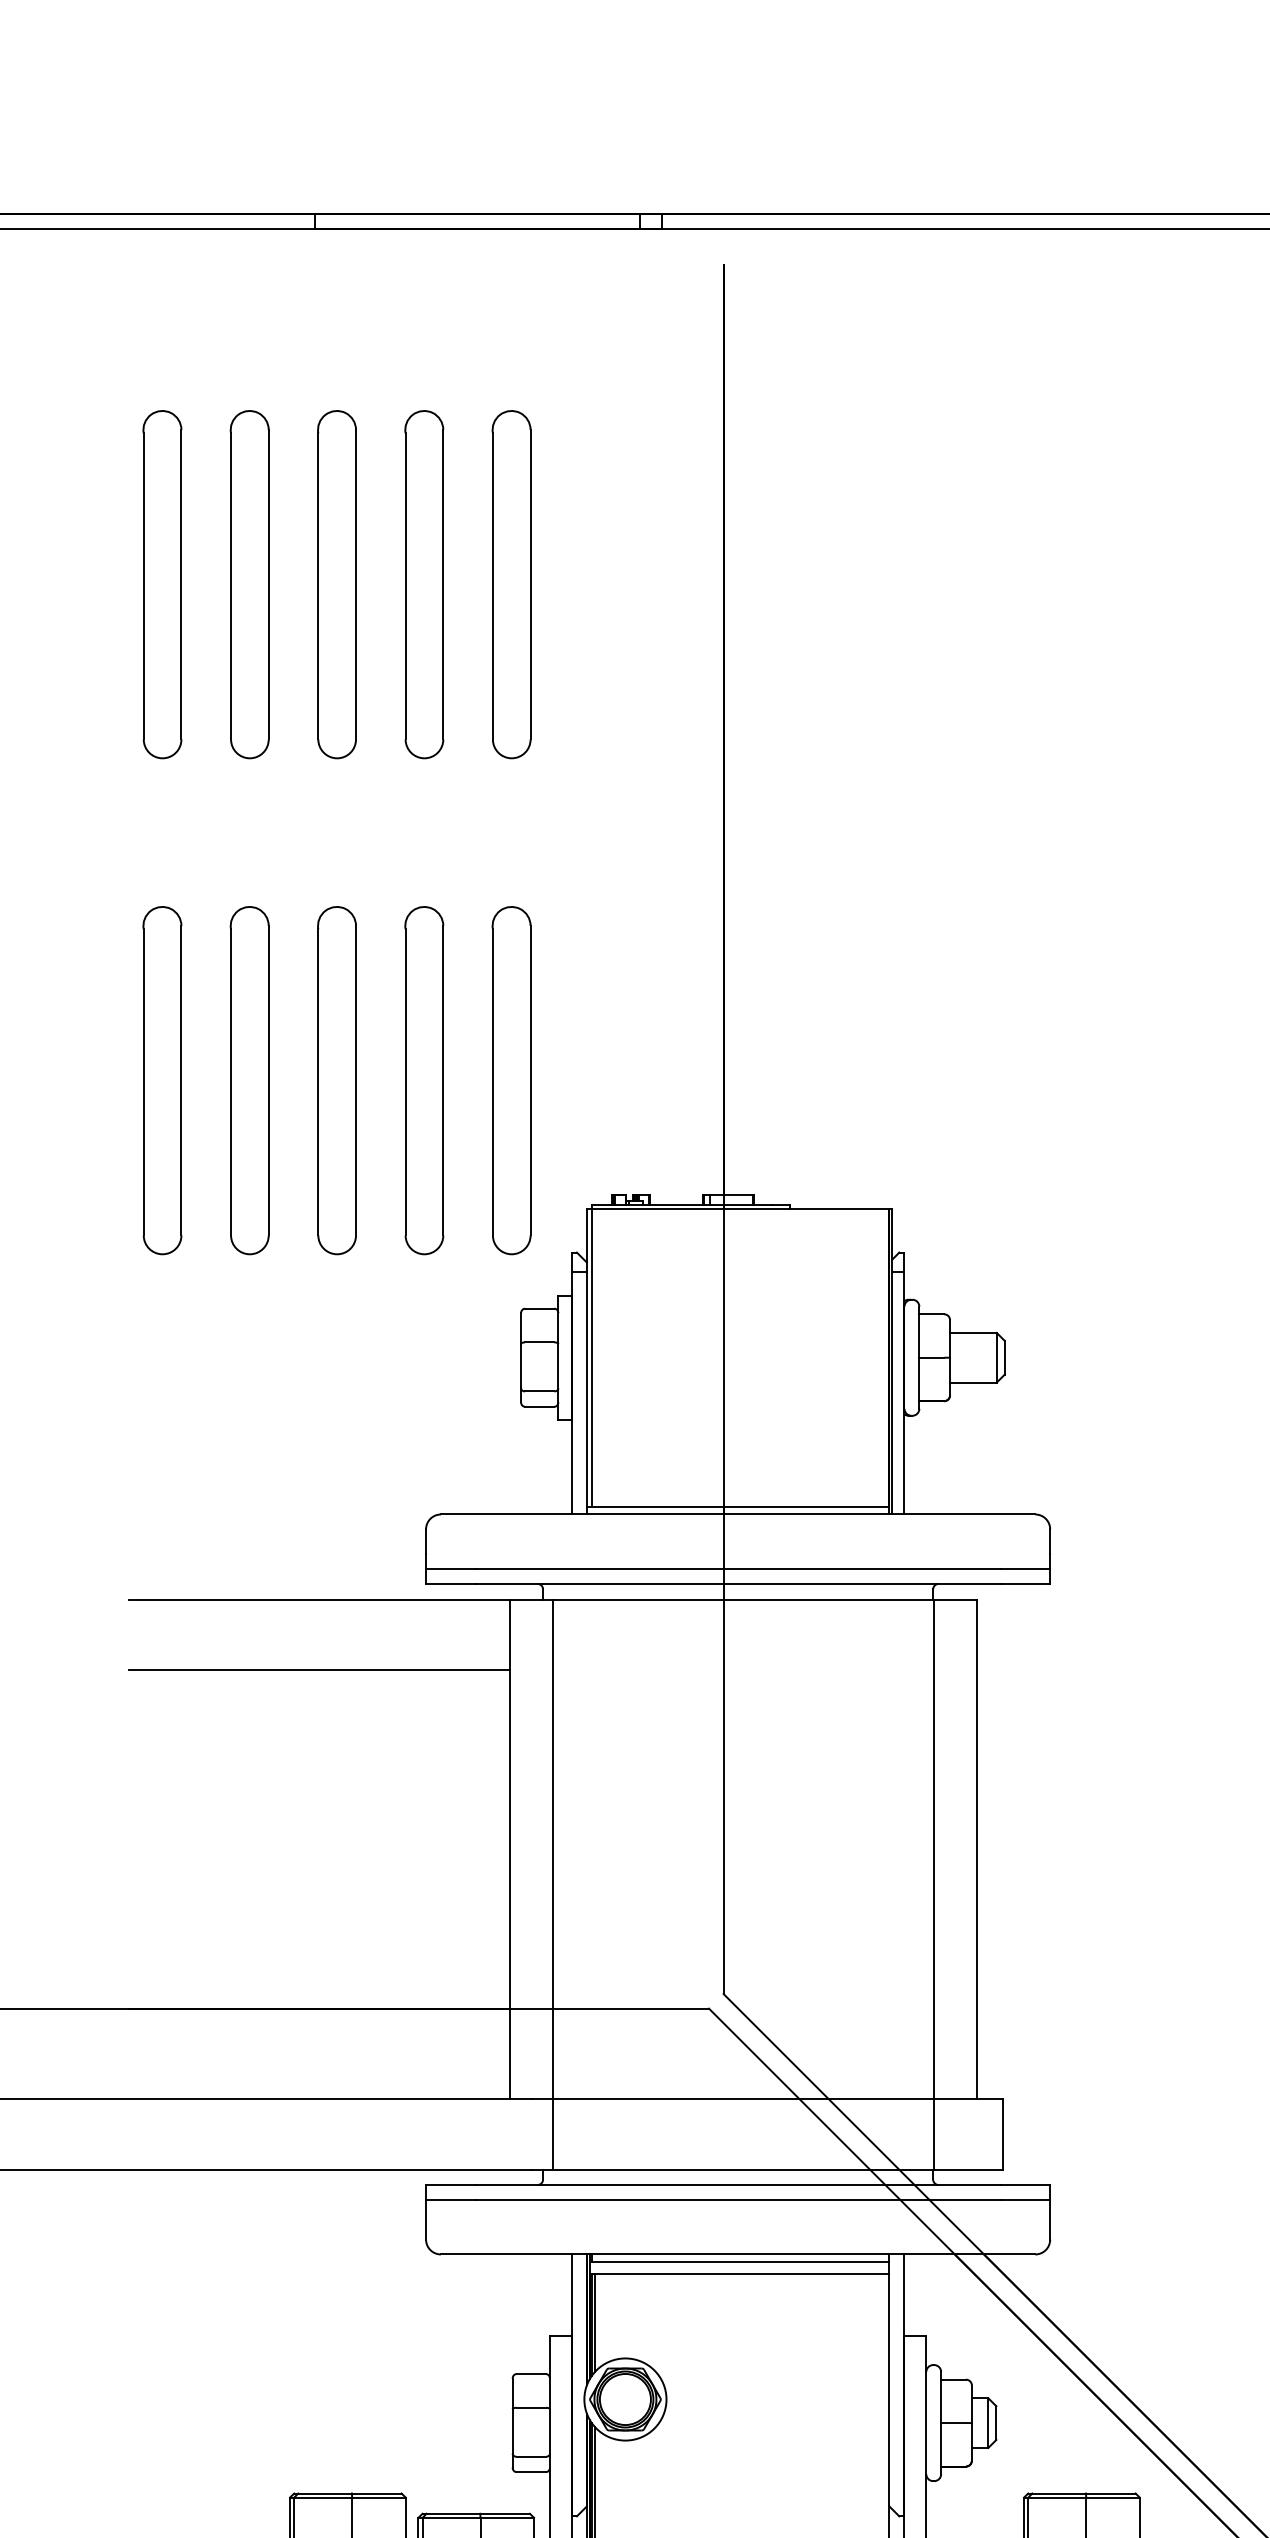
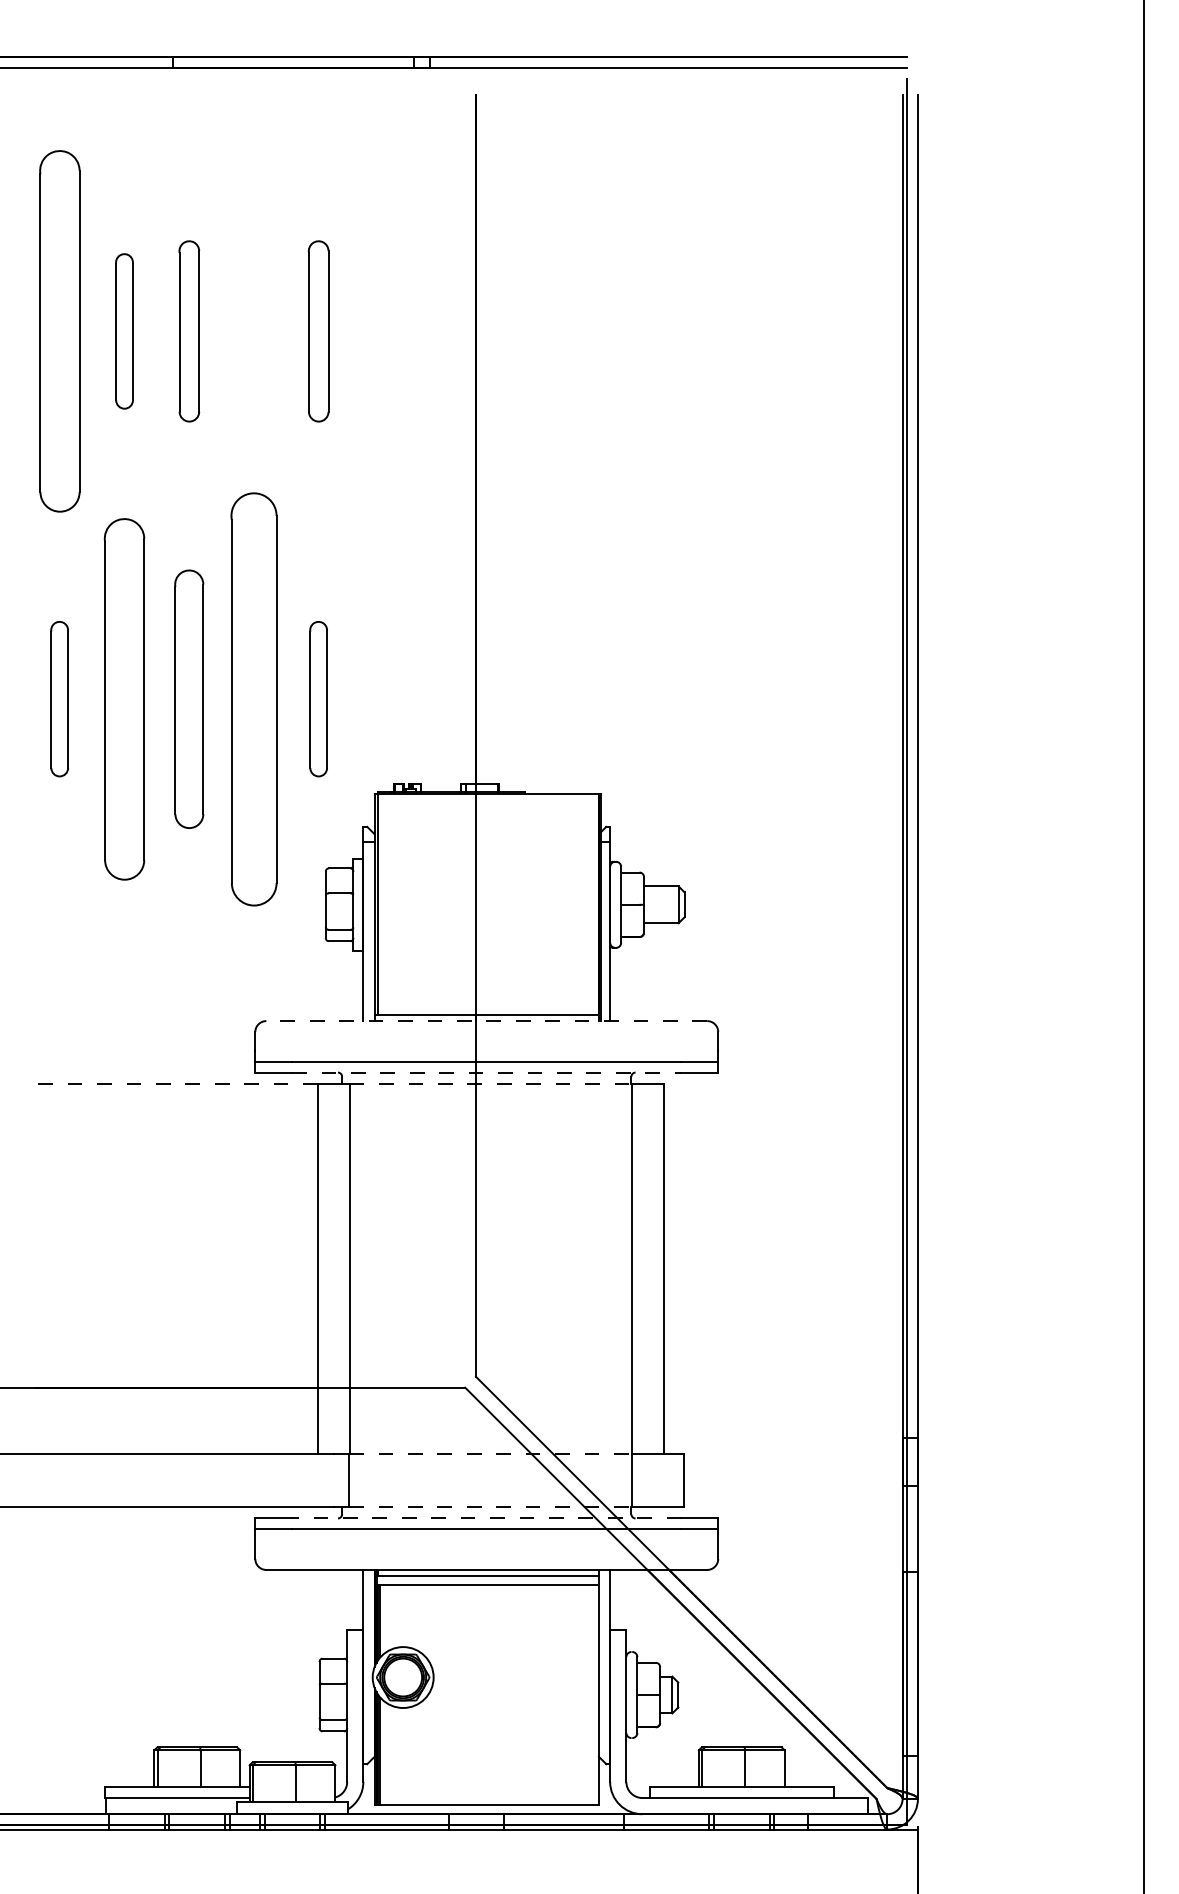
part: (162, 584) -> (59, 331), size x1.4
part: (249, 584) -> (124, 331), size x0.6
part: (337, 584) -> (189, 331), size x0.7
part: (423, 584) -> (253, 331), removed
part: (511, 584) -> (318, 331), size x0.7
part: (162, 1079) -> (59, 698), size x0.6
part: (249, 1079) -> (124, 698), size x1.4
part: (423, 1079) -> (253, 698), size x1.6
part: (511, 1079) -> (318, 698), size x0.6
line: (737, 1515) -> (486, 1021), solid -> dashed
line: (737, 1583) -> (486, 1072), solid -> dashed
line: (319, 1599) -> (176, 1084), solid -> dashed
line: (744, 1599) -> (491, 1084), solid -> dashed
line: (319, 1670) -> (176, 1136), removed
line: (744, 2098) -> (491, 1454), solid -> dashed
line: (744, 2170) -> (491, 1507), solid -> dashed
line: (737, 2185) -> (486, 1518), solid -> dashed

